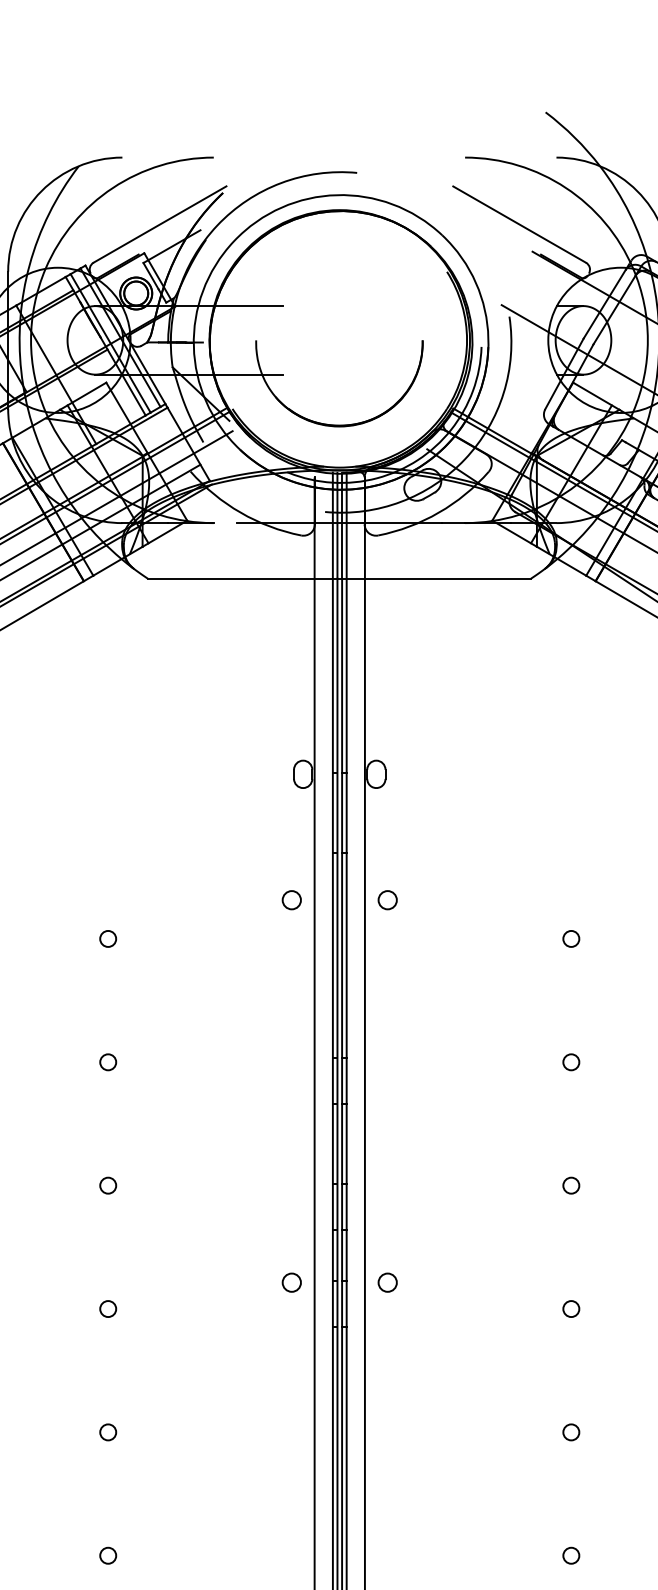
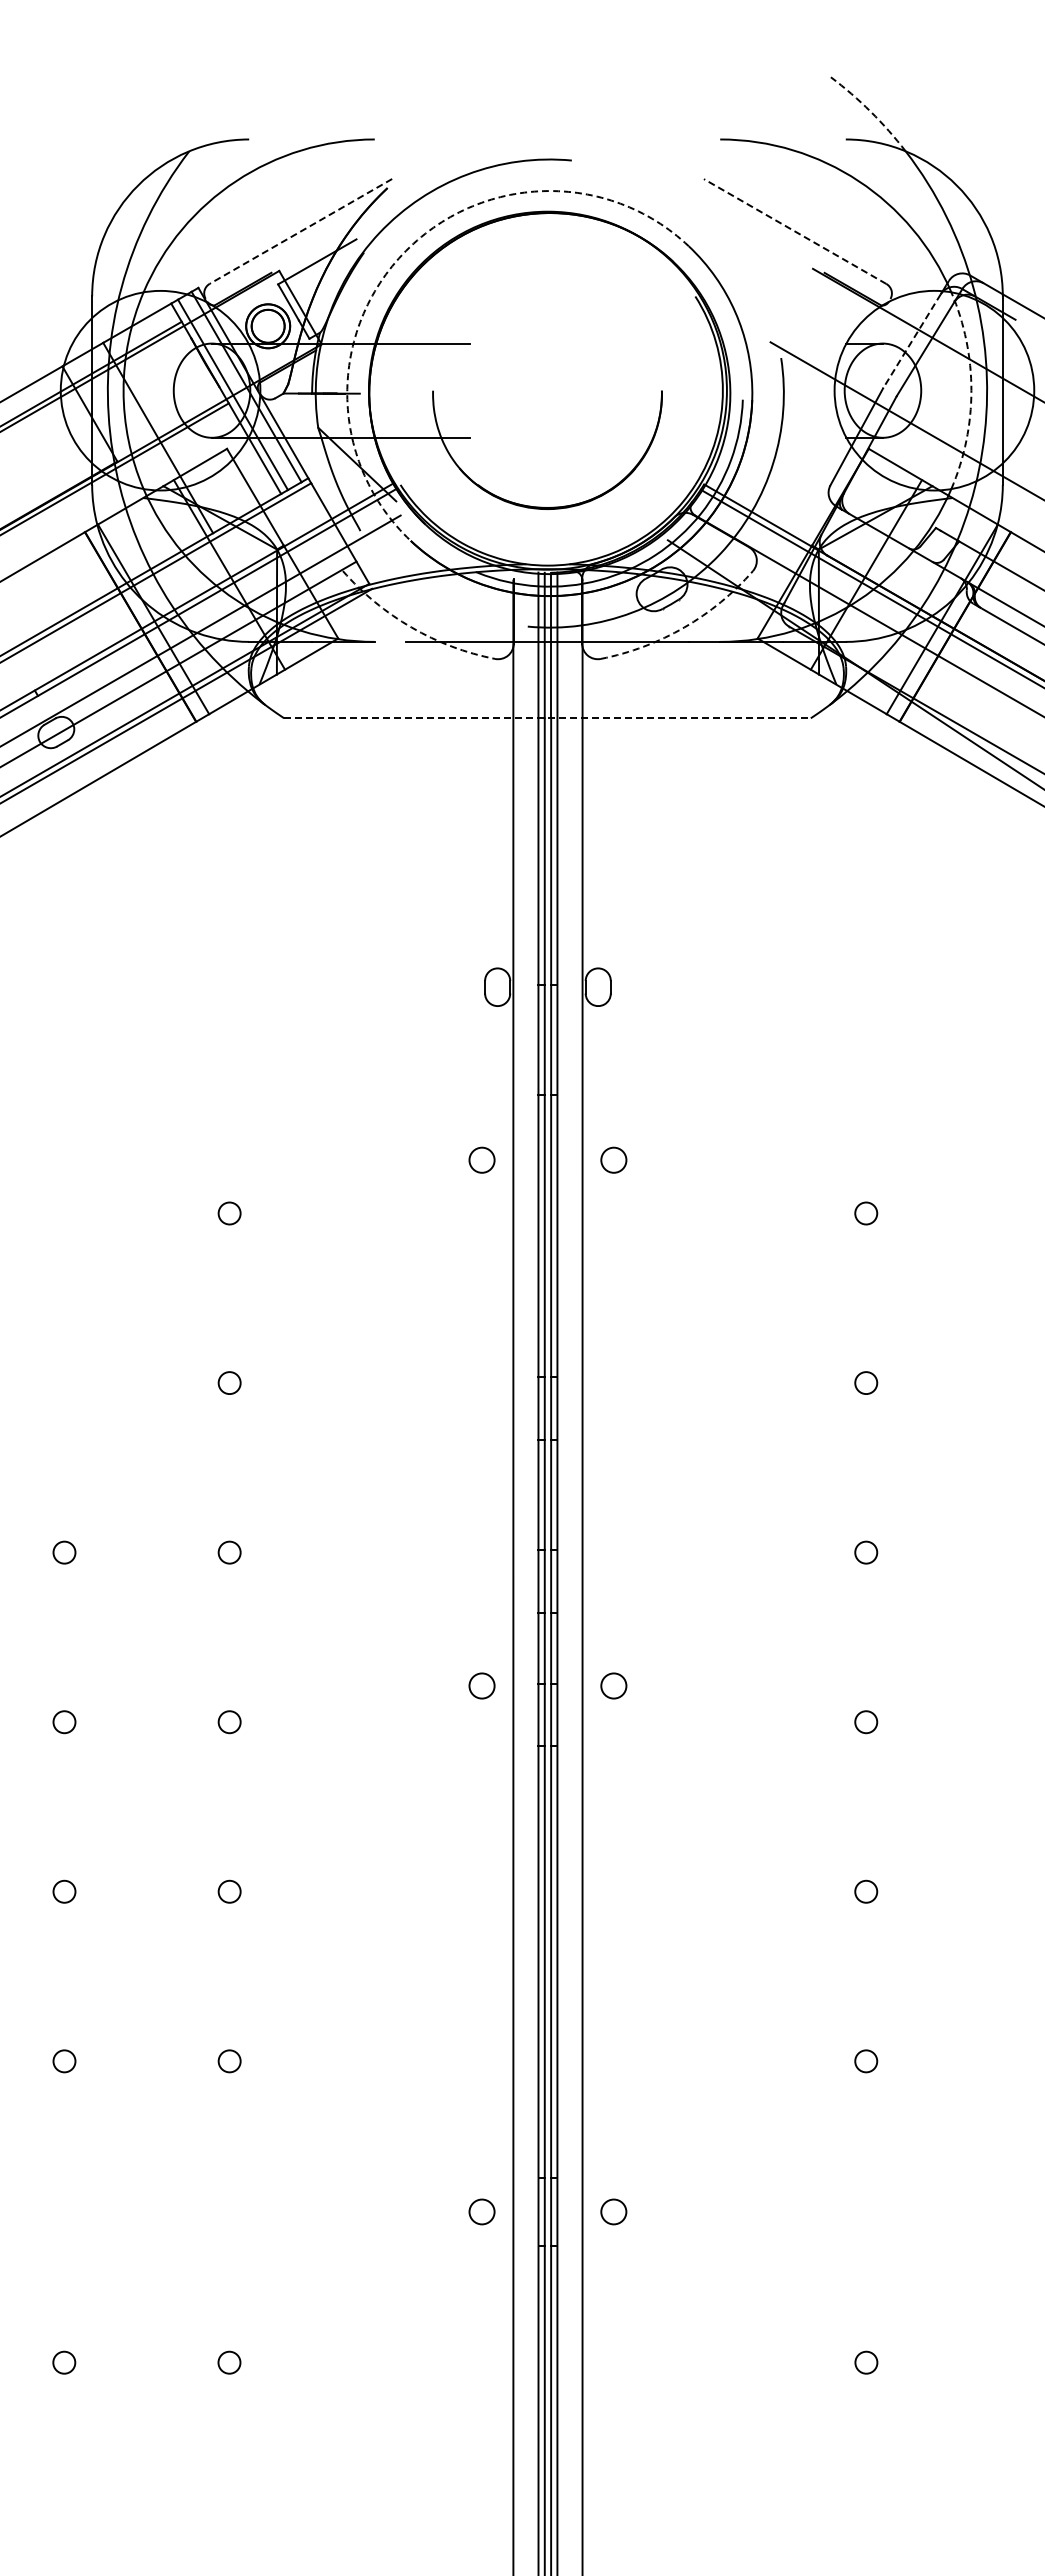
arc: (574, 137) -> (870, 111), solid -> dashed
line: (159, 224) -> (300, 231), solid -> dashed
line: (519, 224) -> (794, 231), solid -> dashed
arc: (233, 241) -> (402, 254), solid -> dashed
line: (604, 304) -> (911, 341), solid -> dashed
arc: (647, 340) -> (971, 390), solid -> dashed
arc: (240, 512) -> (411, 627), solid -> dashed
arc: (439, 512) -> (684, 627), solid -> dashed
line: (340, 578) -> (548, 718), solid -> dashed

